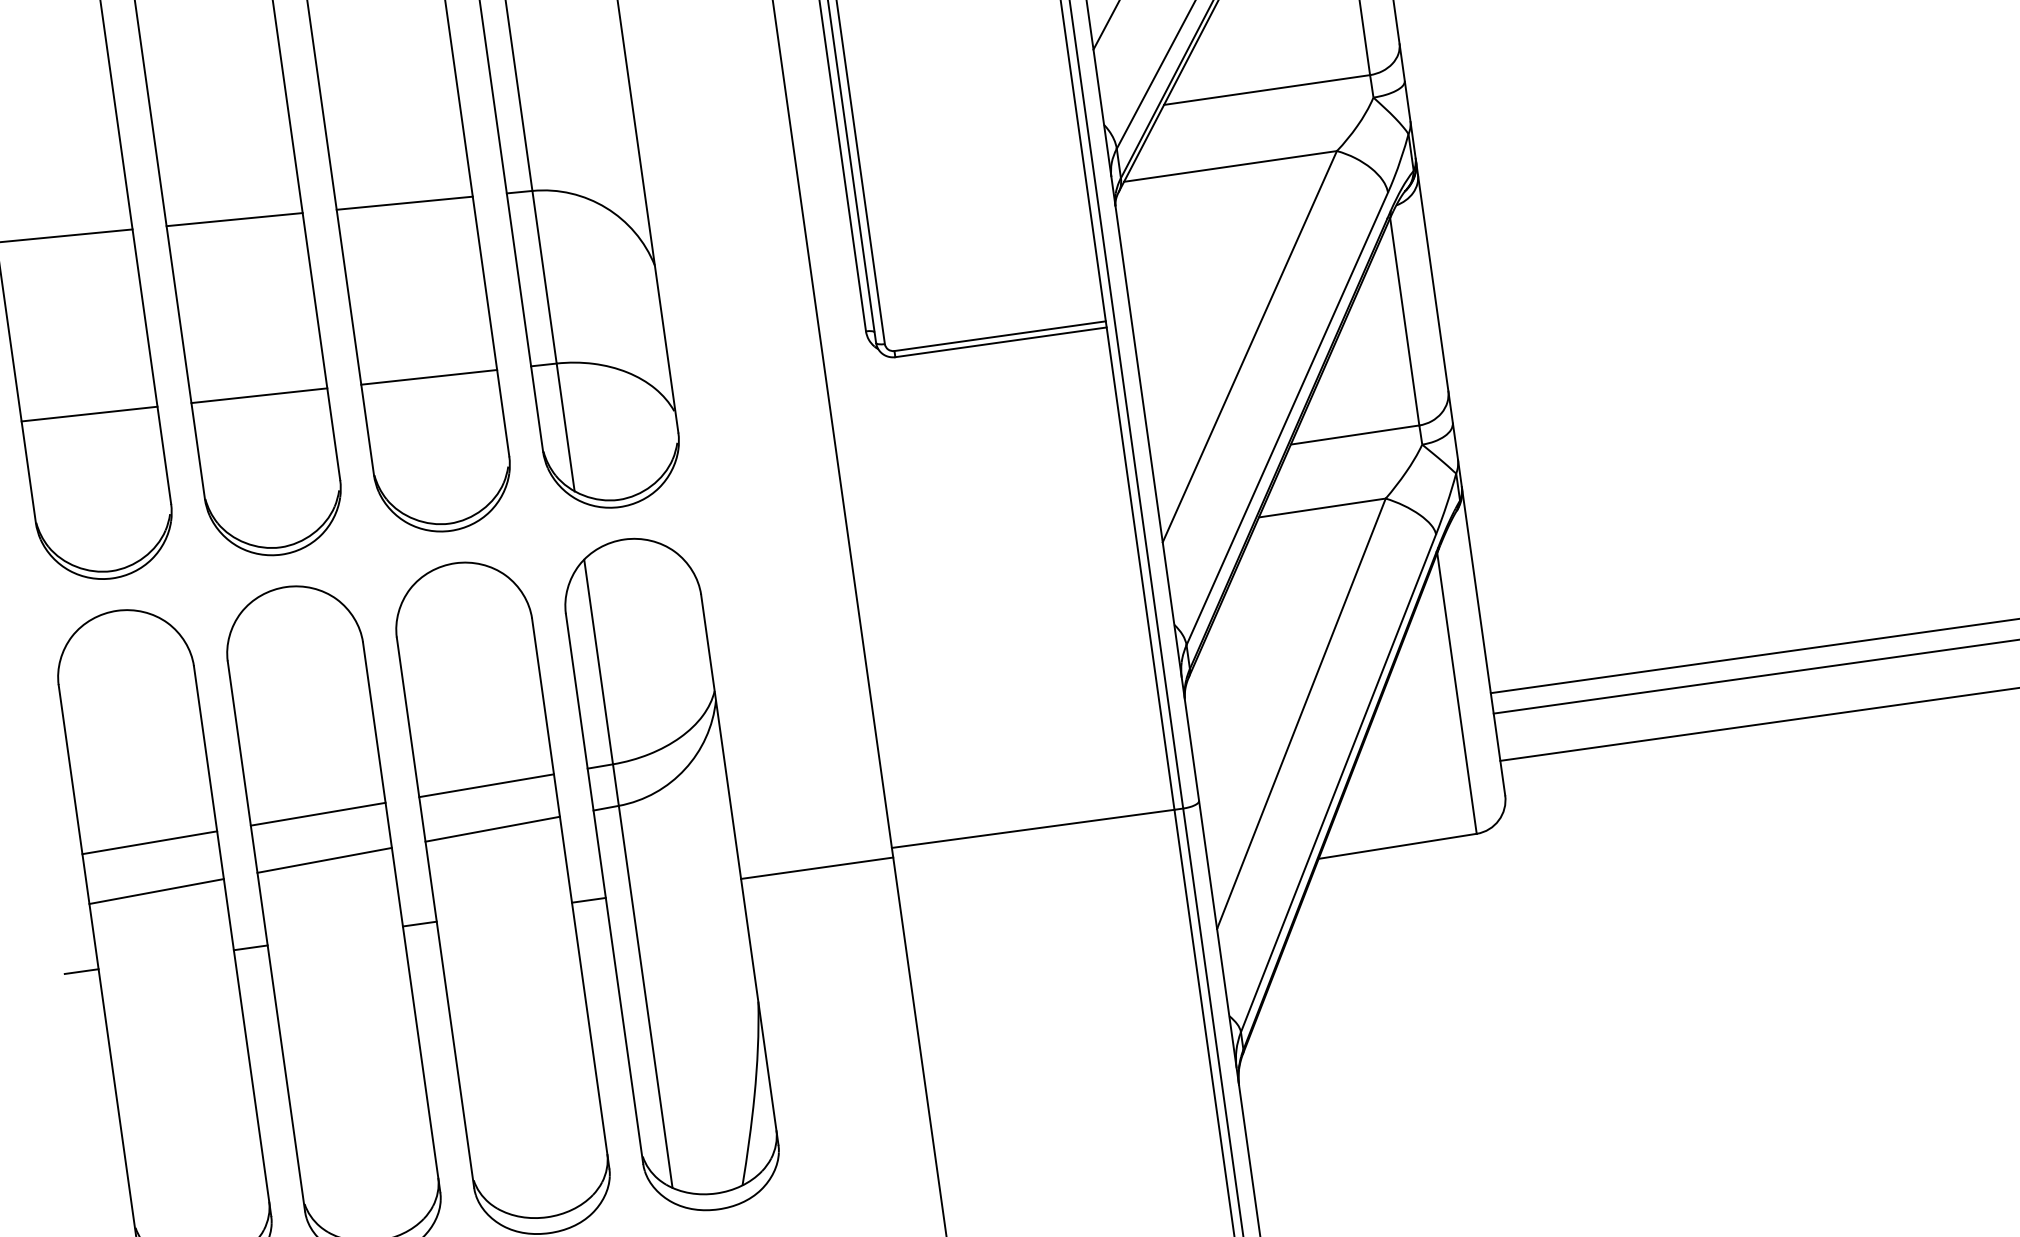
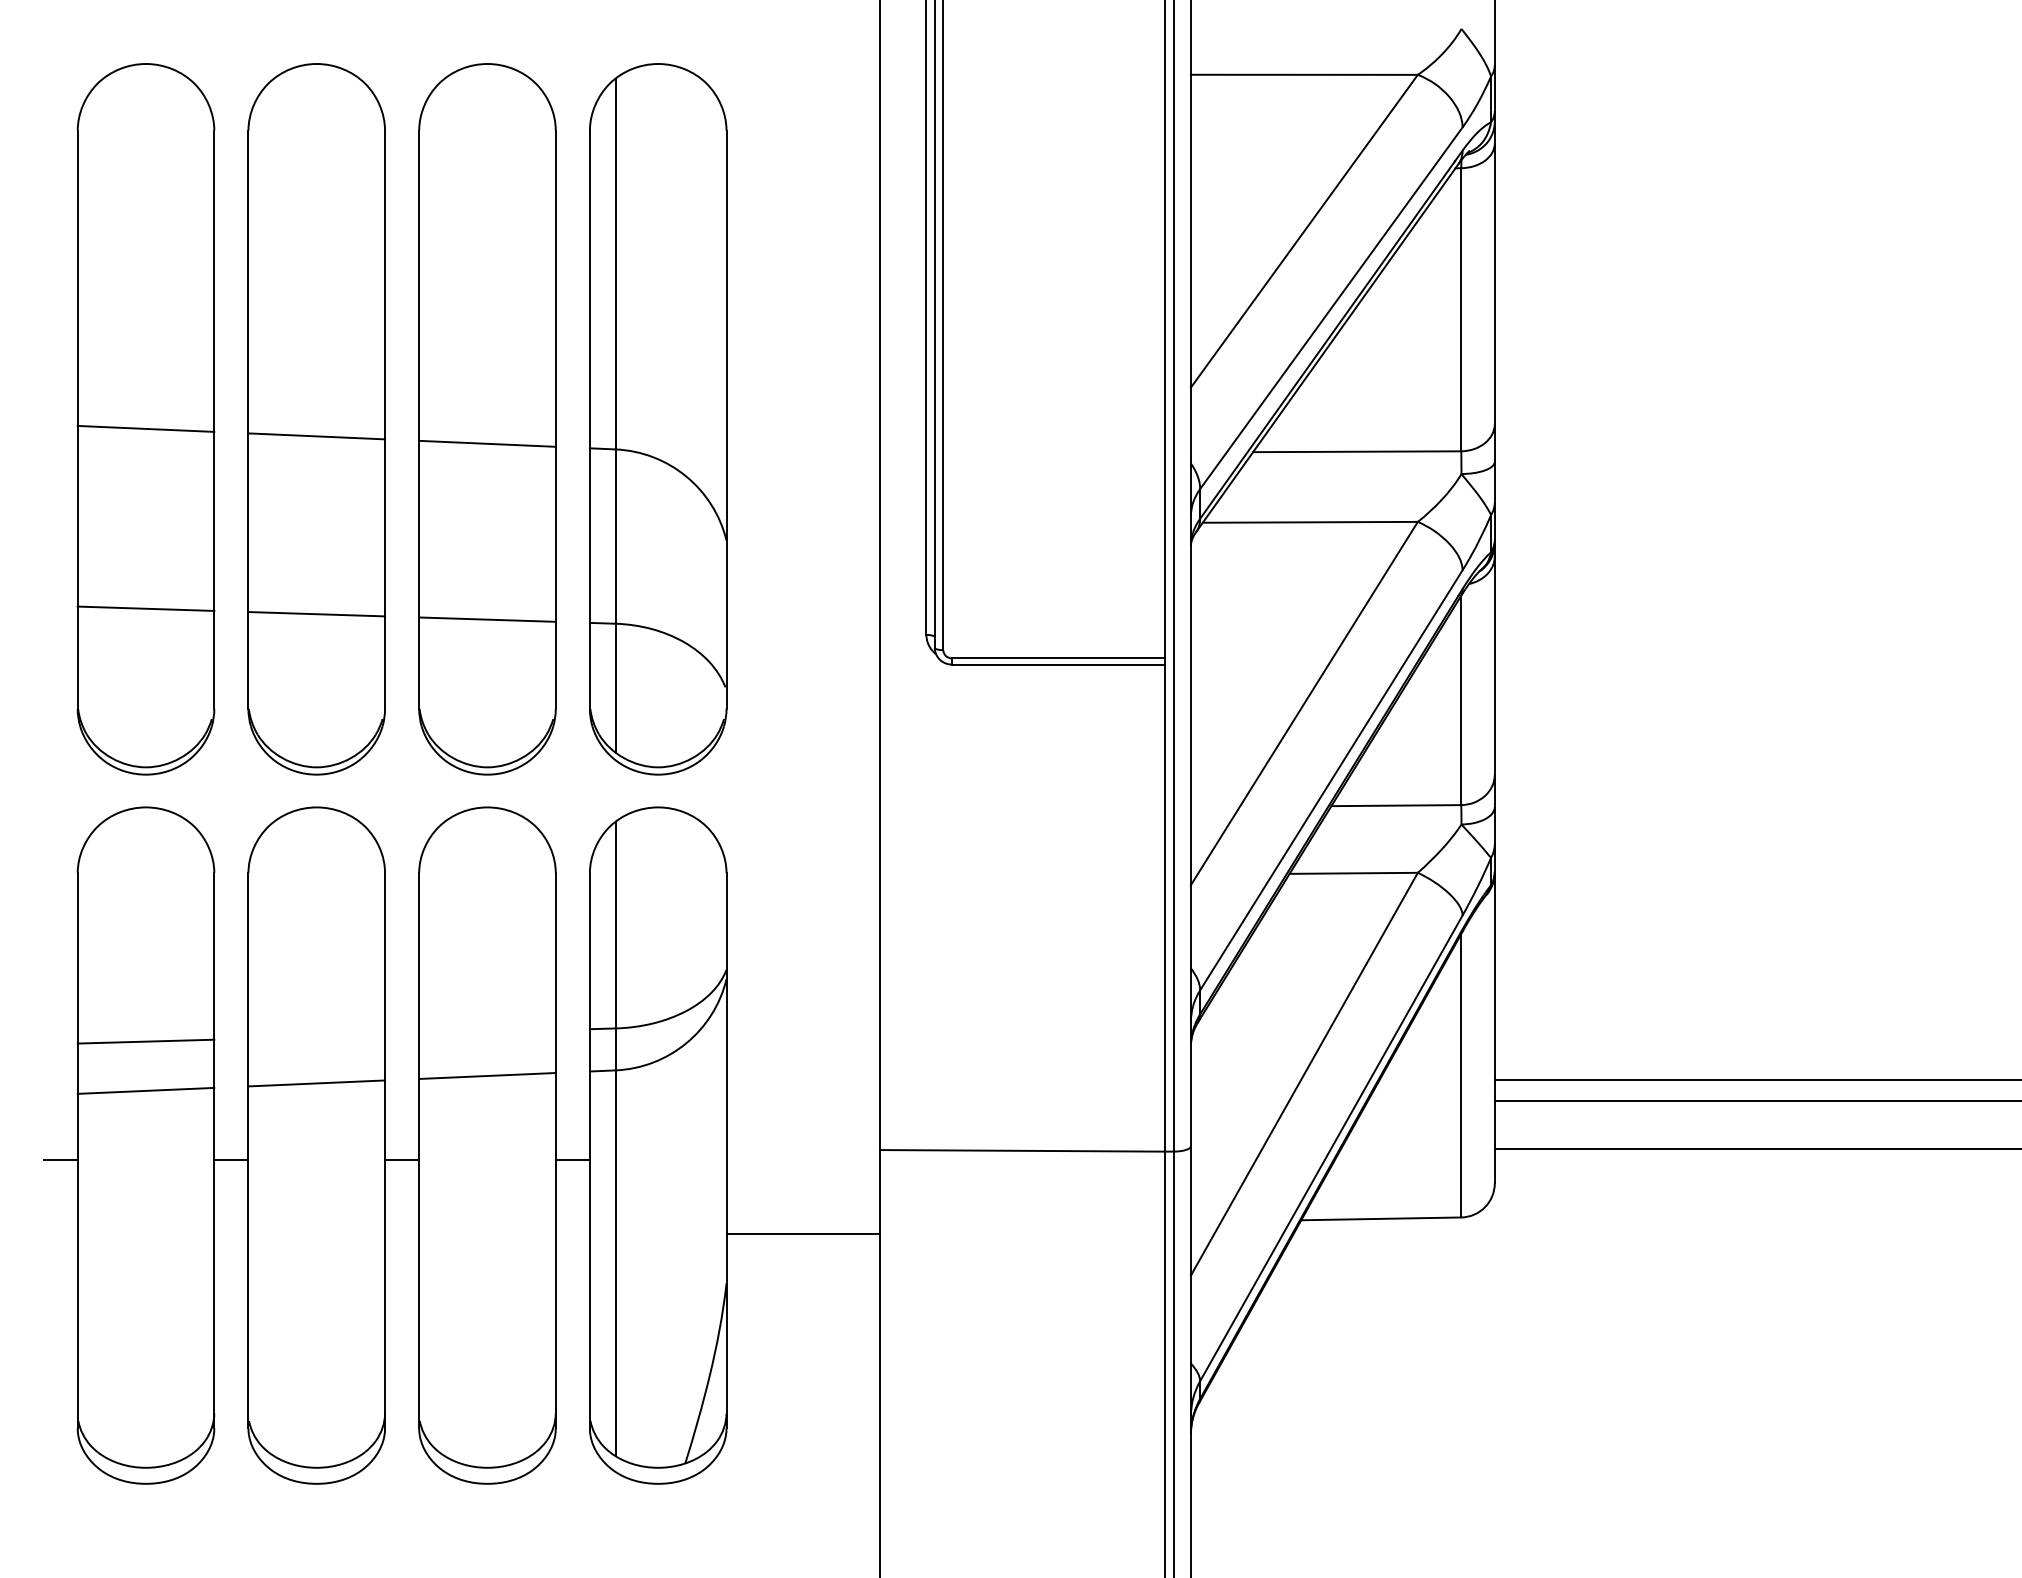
line: (486, 785) -> (487, 1031), removed
line: (317, 813) -> (316, 1036), removed
line: (817, 867) -> (803, 1233), moved

